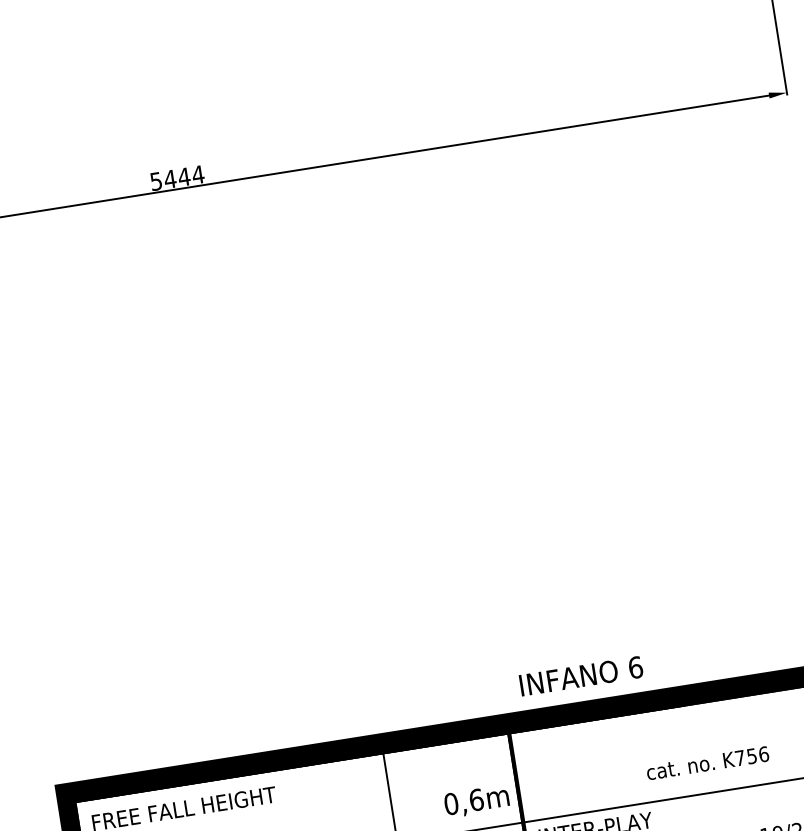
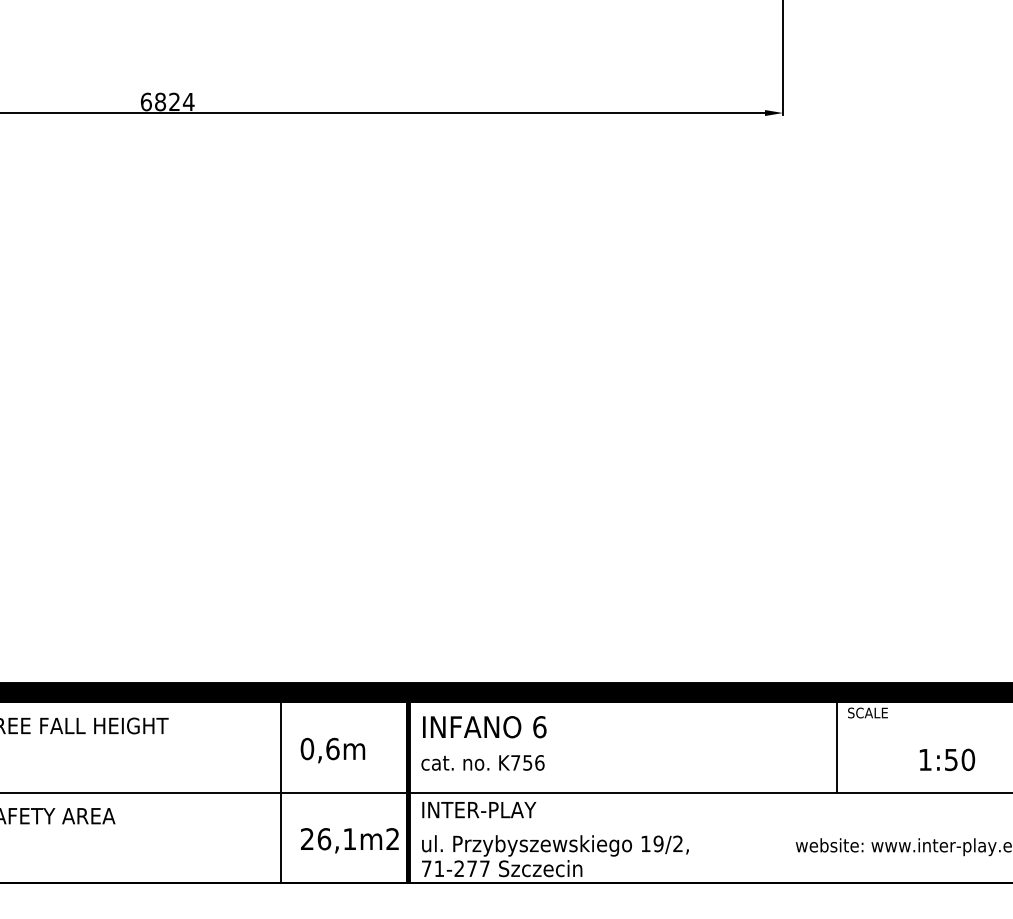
text: (170, 178) -> (160, 101), 5444 -> 6824
text: (581, 676) -> (484, 727), moved
text: (707, 762) -> (482, 762), moved
text: (476, 801) -> (332, 750), moved

